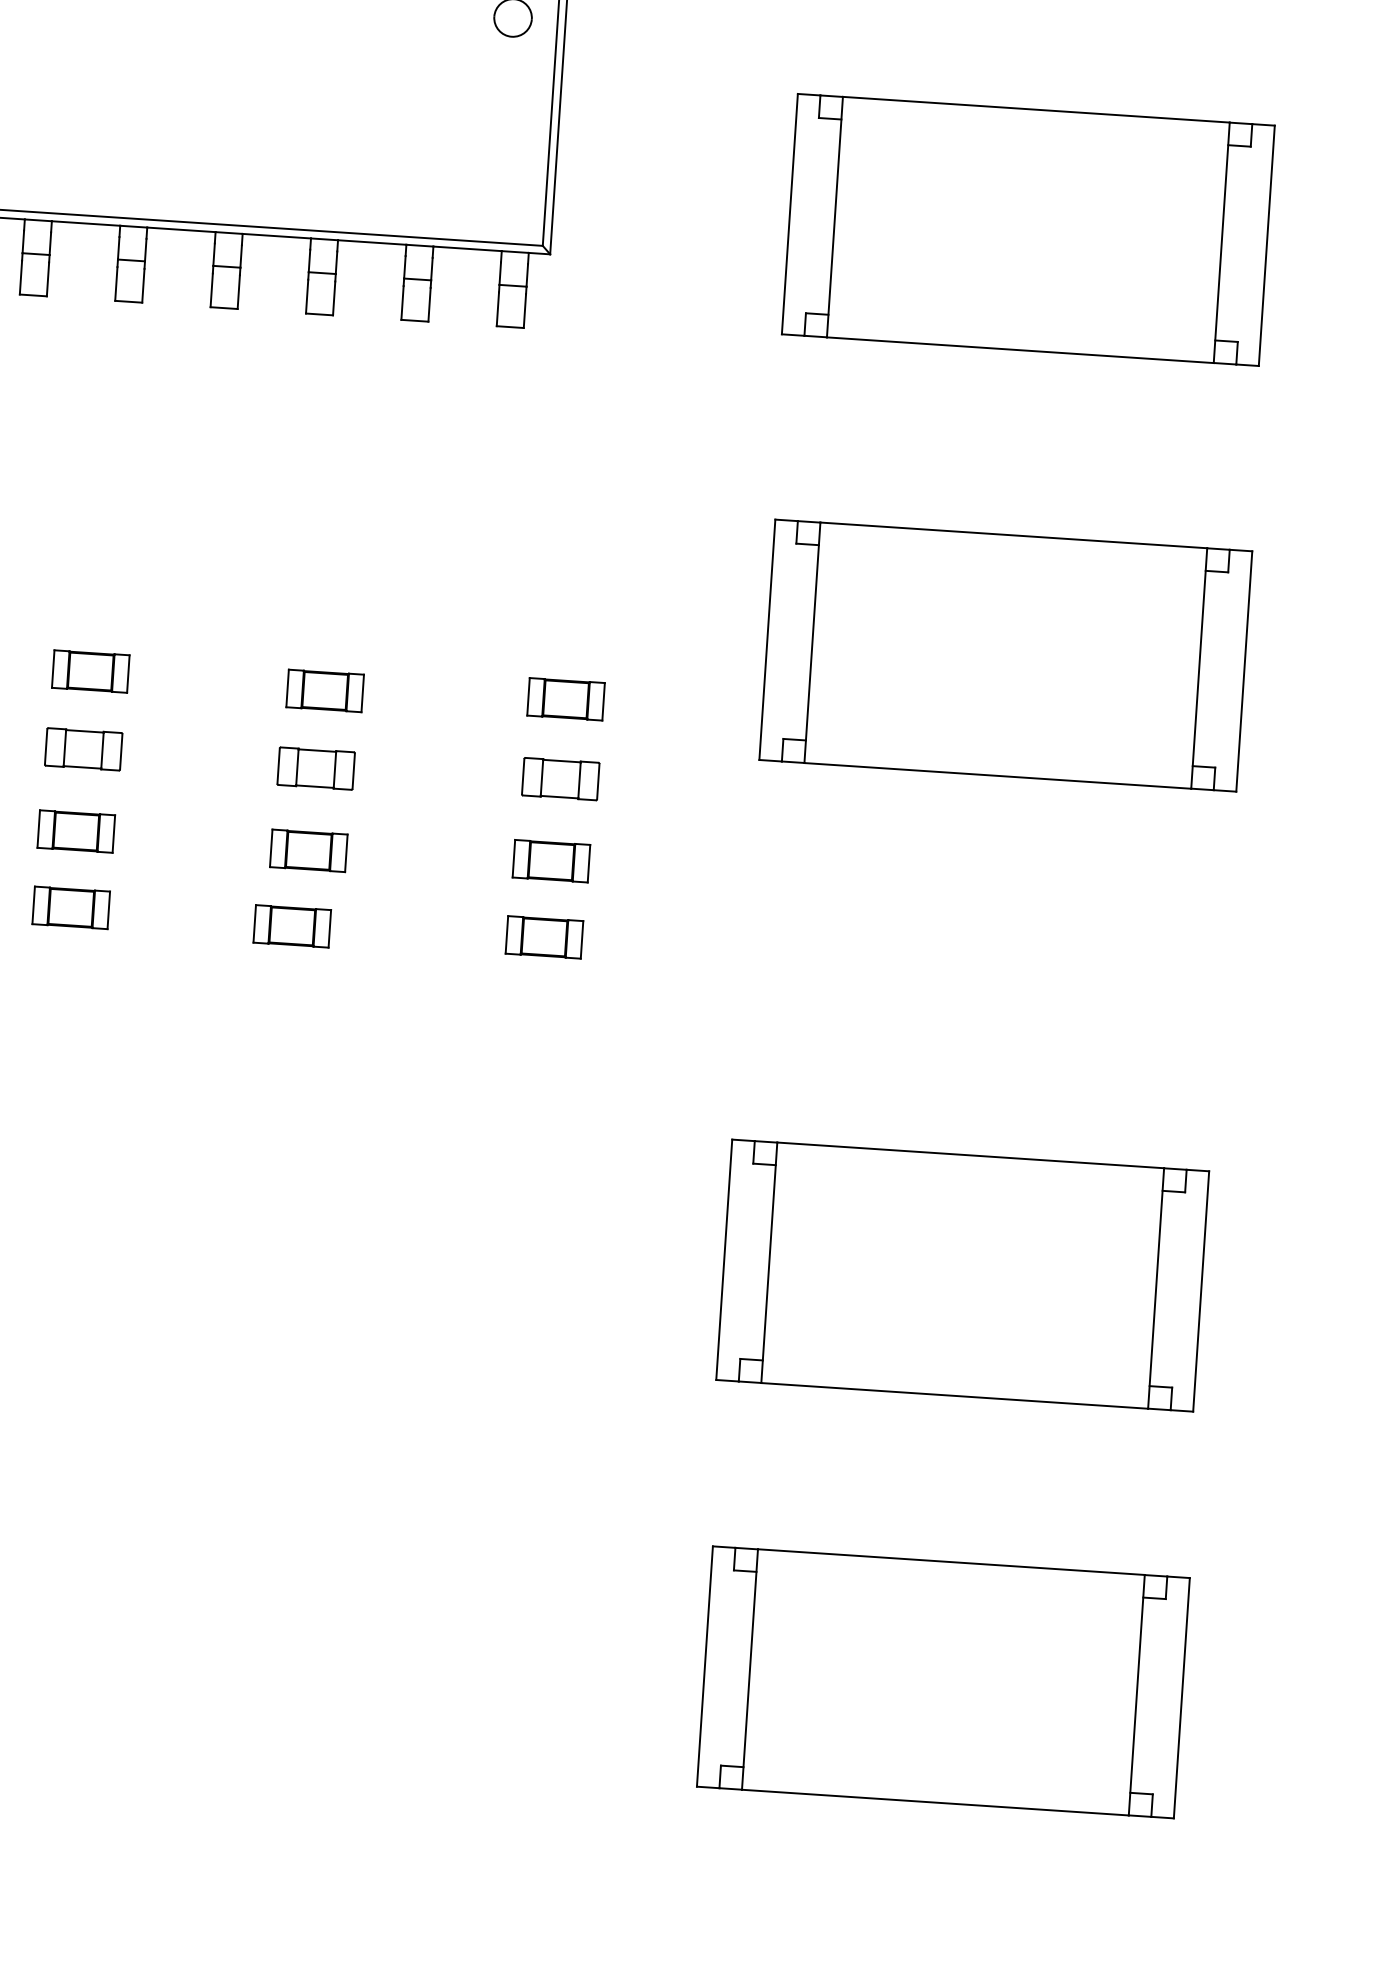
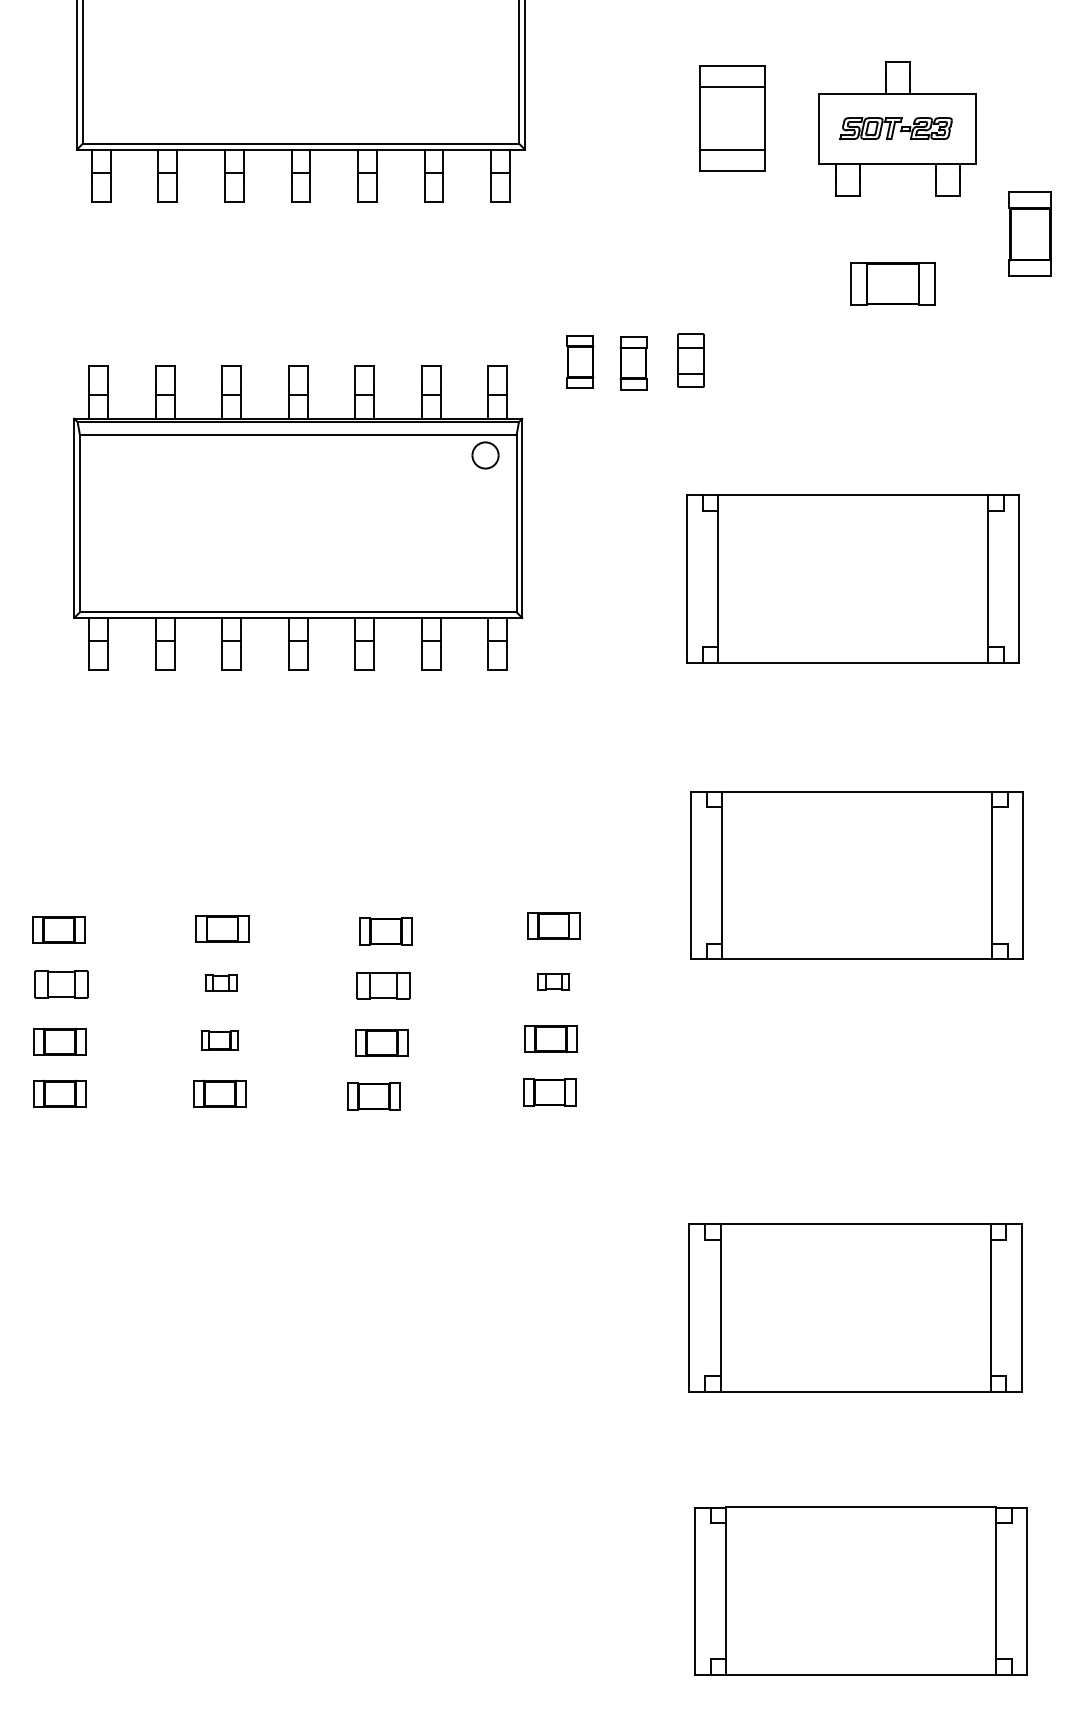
part: (84, 748) -> (221, 982), size x0.6
part: (560, 778) -> (553, 981), size x0.6
part: (75, 831) -> (219, 1040), size x0.7

